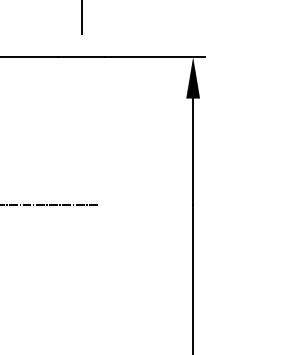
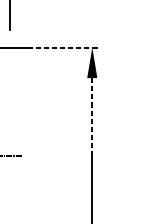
line: (155, 57) -> (64, 47), solid -> dashed
line: (193, 152) -> (92, 117), solid -> dashed

